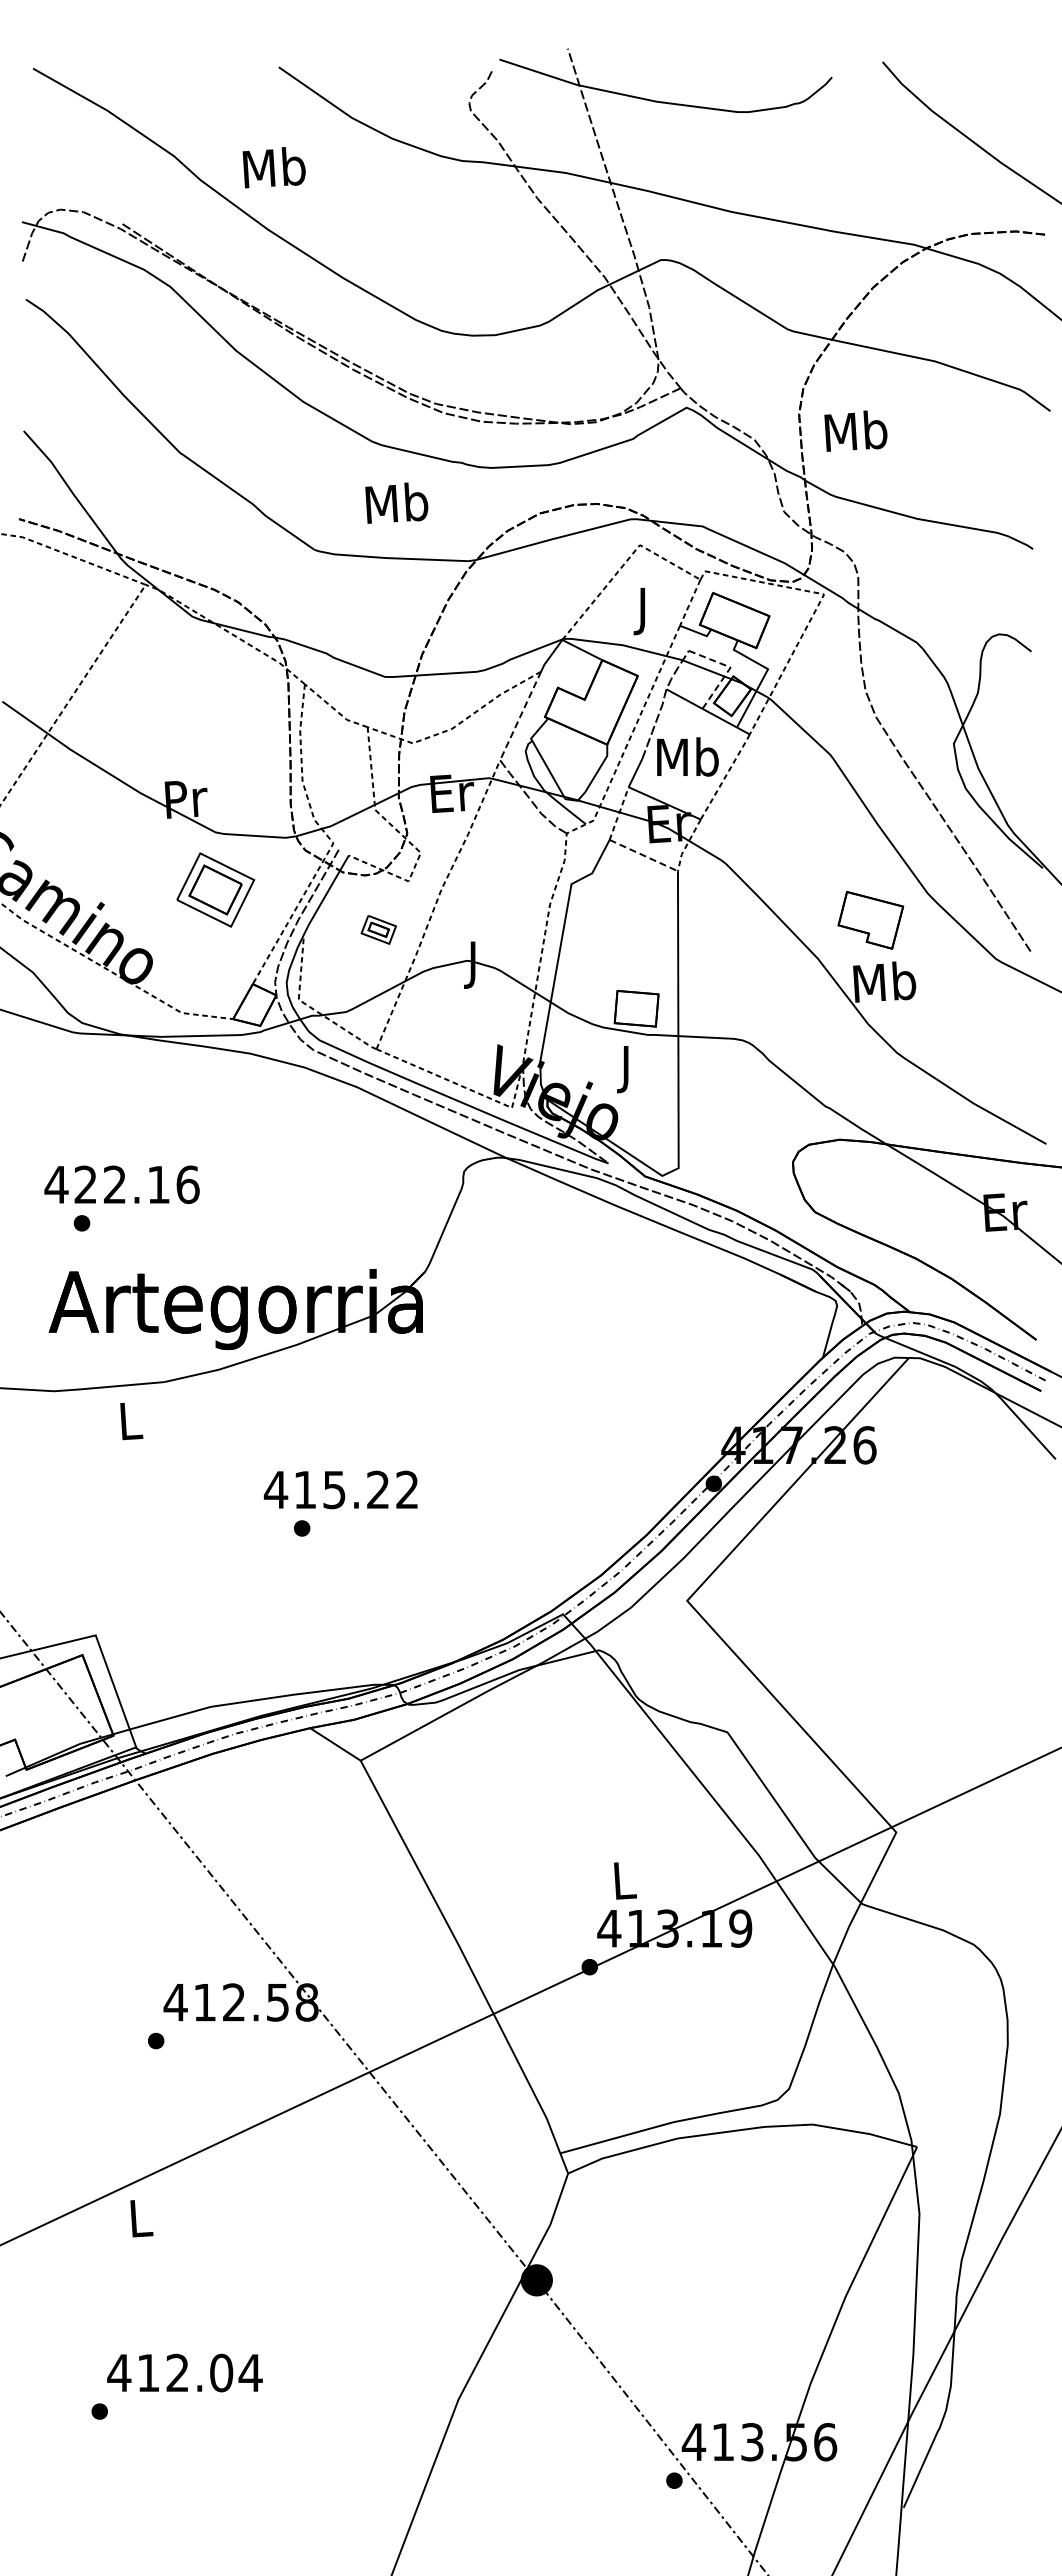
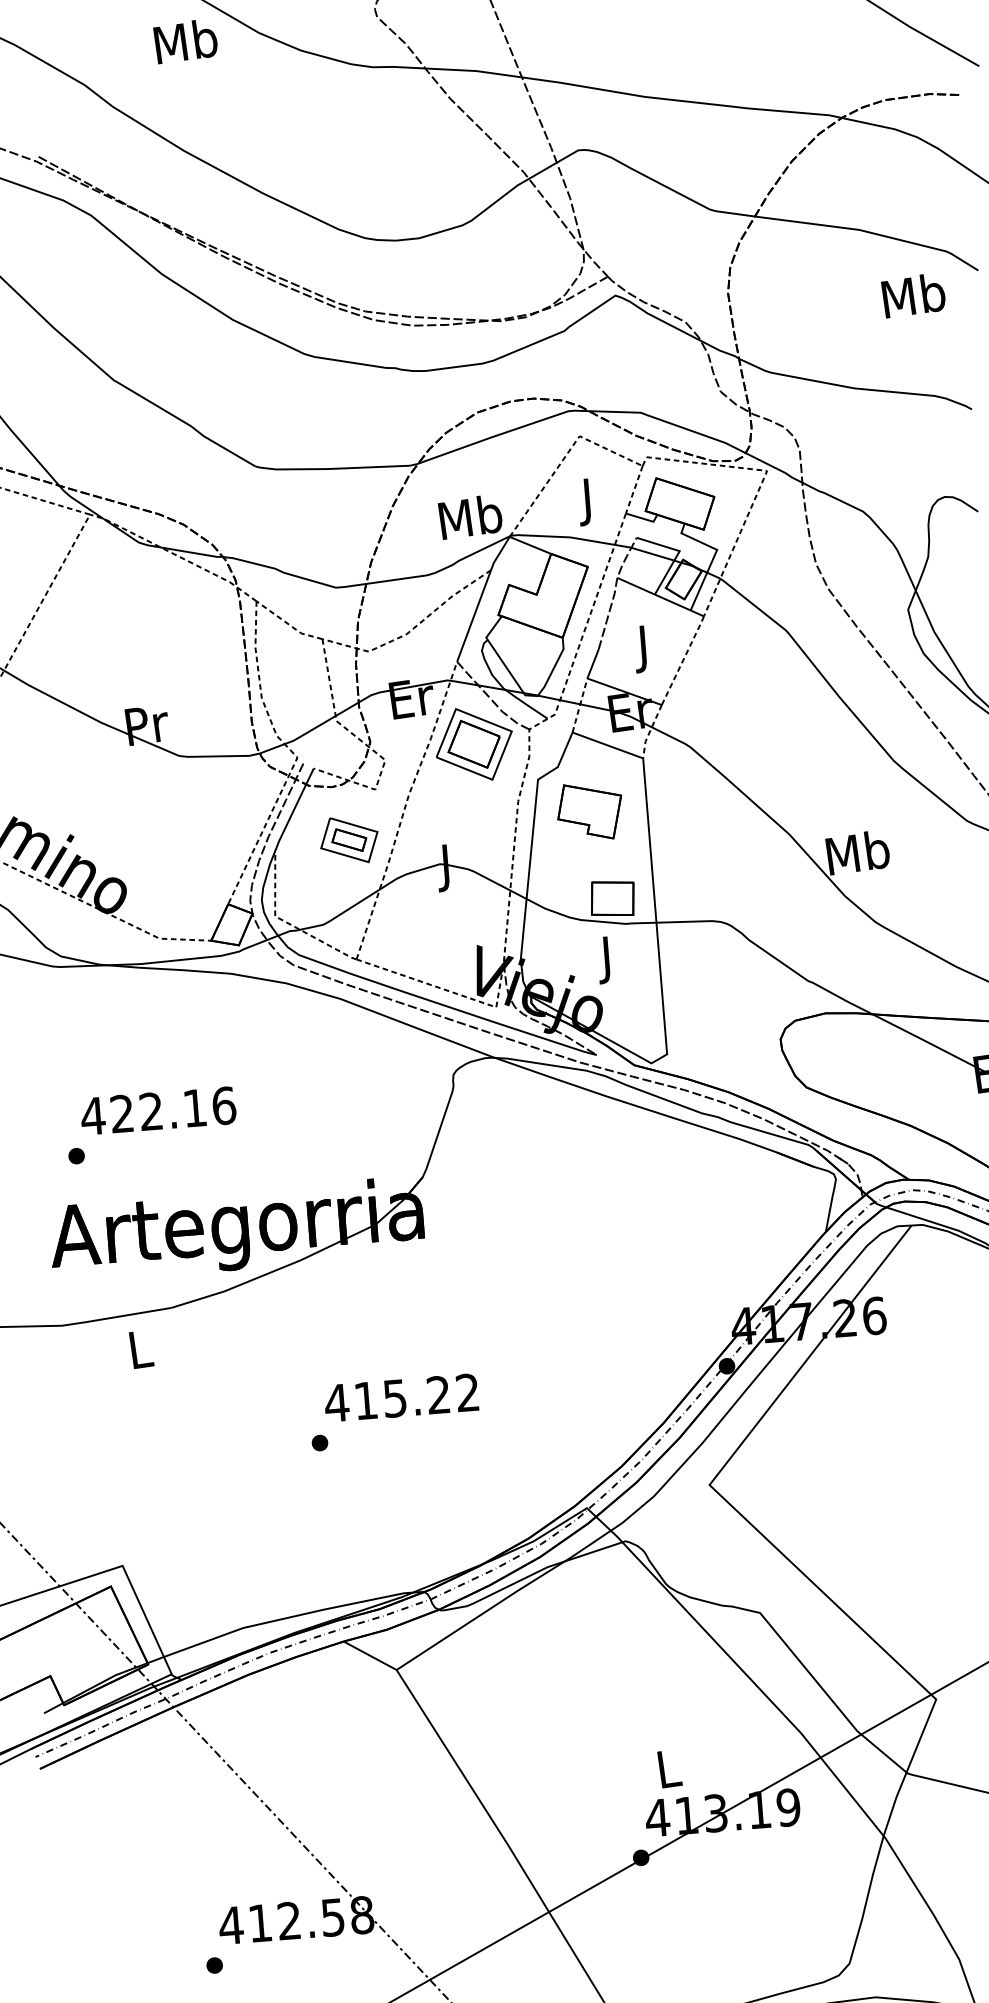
text: (273, 167) -> (184, 41), moved
text: (855, 430) -> (913, 295), moved
text: (396, 502) -> (470, 516), moved
line: (729, 669) -> (678, 553), dashed -> solid
line: (520, 716) -> (474, 616), dashed -> solid
text: (687, 761) -> (644, 648), Mb -> J
line: (643, 855) -> (607, 745), dashed -> solid
part: (215, 889) -> (474, 743), moved
part: (870, 919) -> (589, 811), moved
part: (378, 929) -> (349, 839), size x1.67
text: (121, 1184) -> (157, 1110), moved
text: (340, 1489) -> (401, 1397), moved

